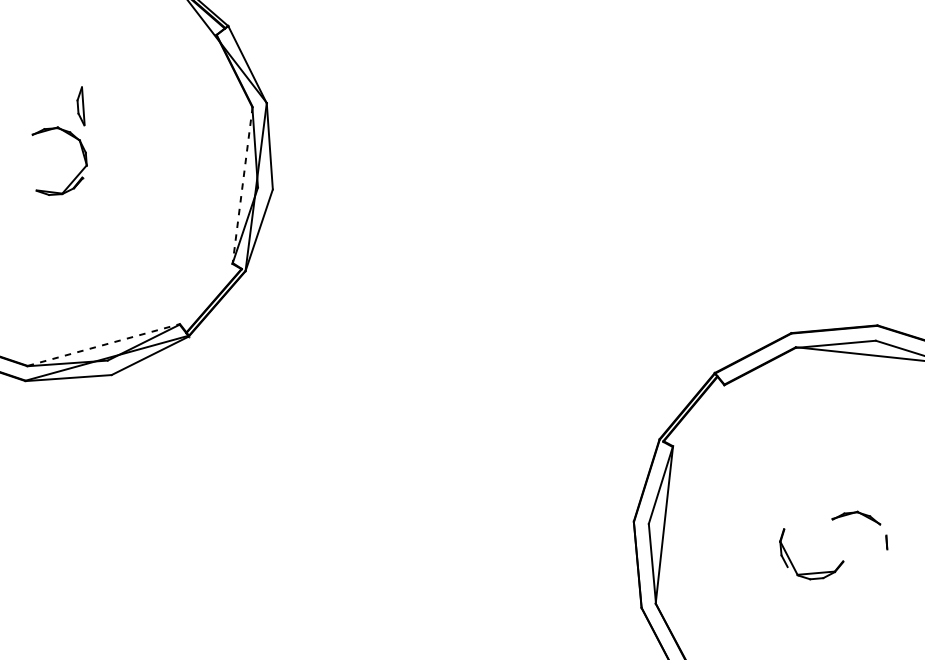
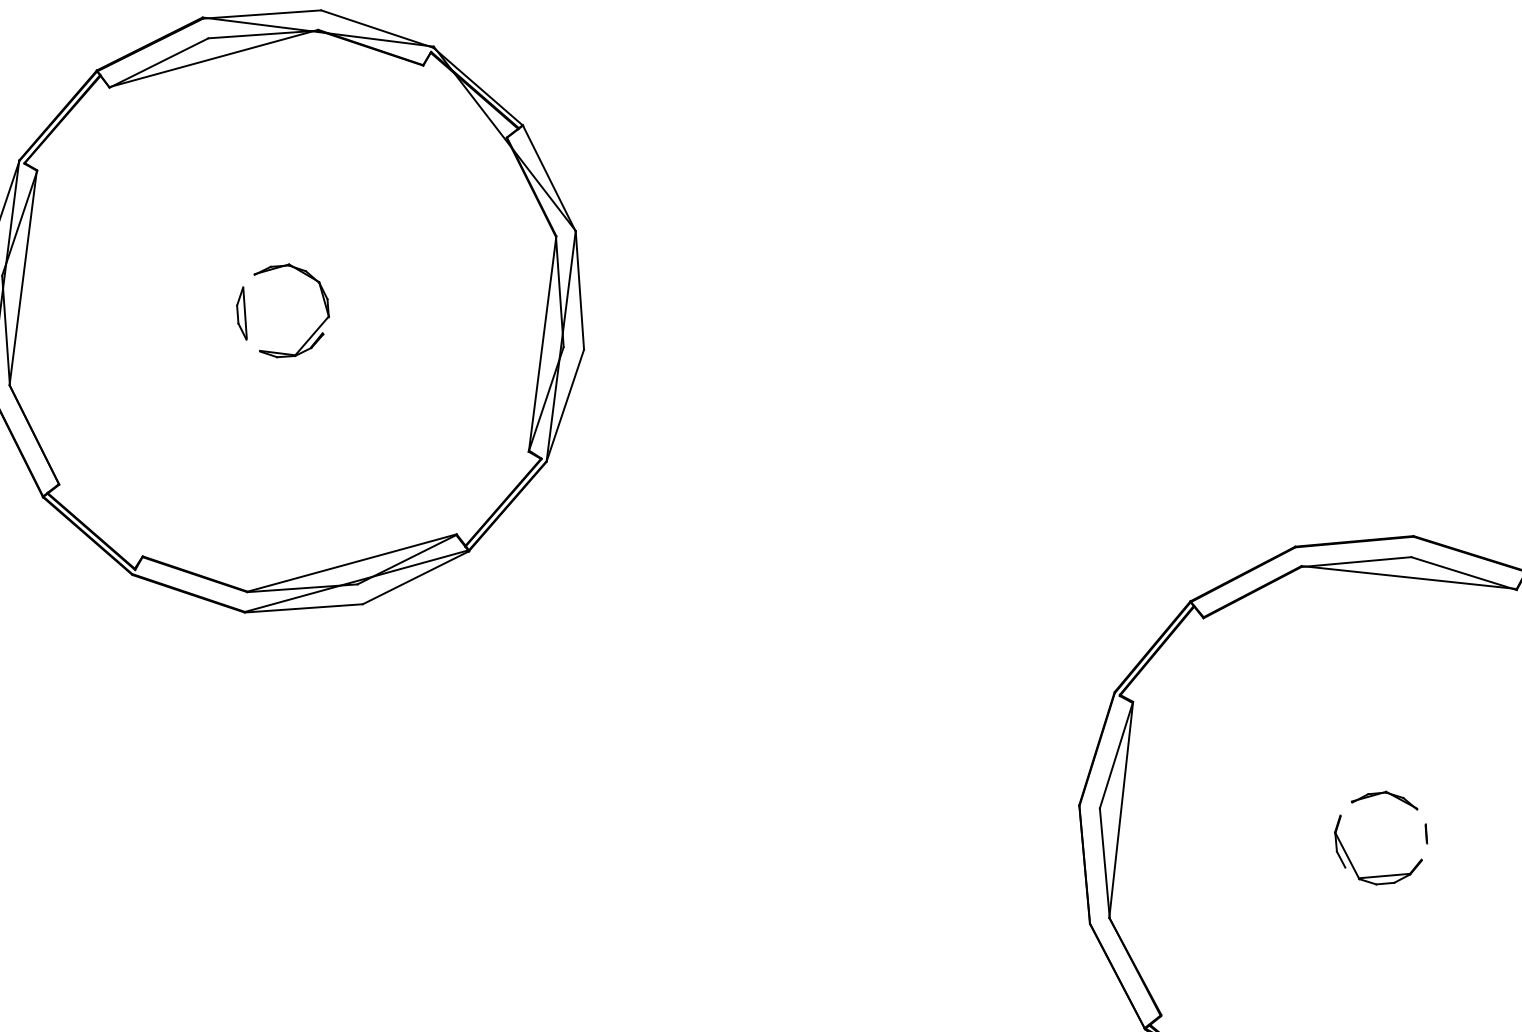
part: (80, 106) -> (241, 313), moved
line: (242, 185) -> (542, 343), dashed -> solid
line: (104, 344) -> (352, 562), dashed -> solid
part: (811, 572) -> (1378, 875), moved

